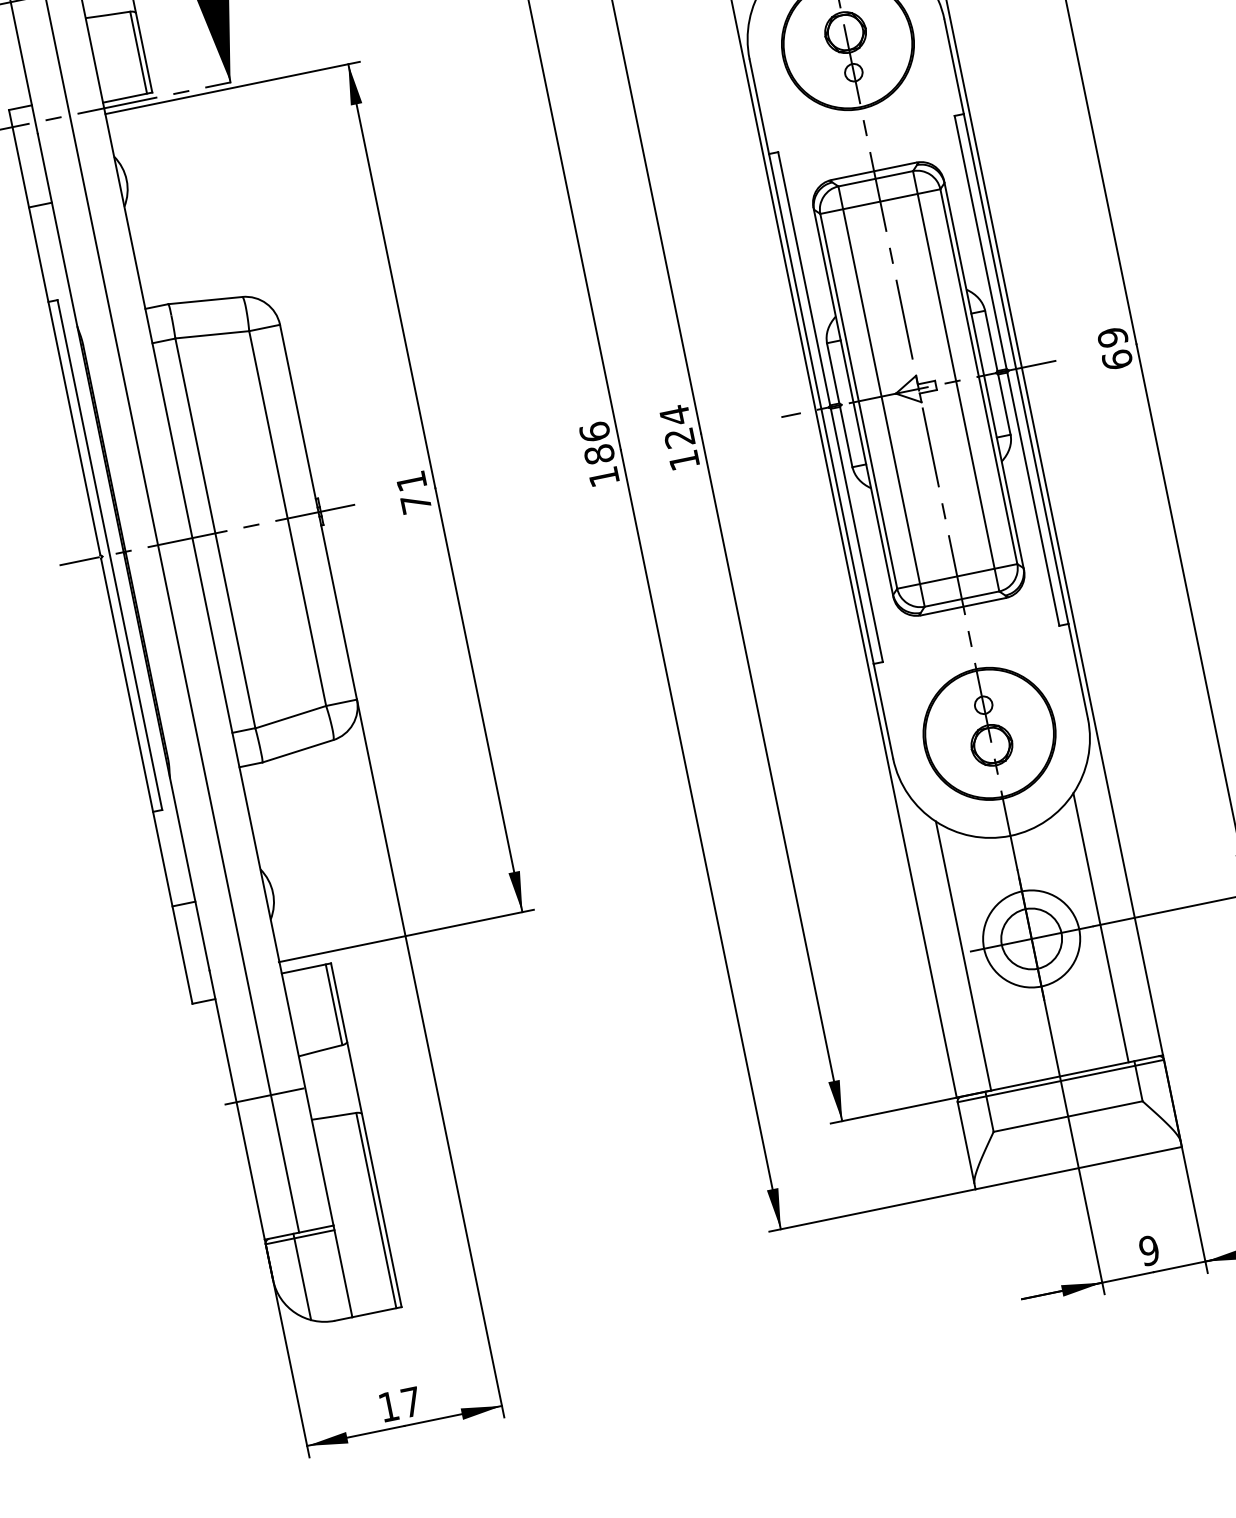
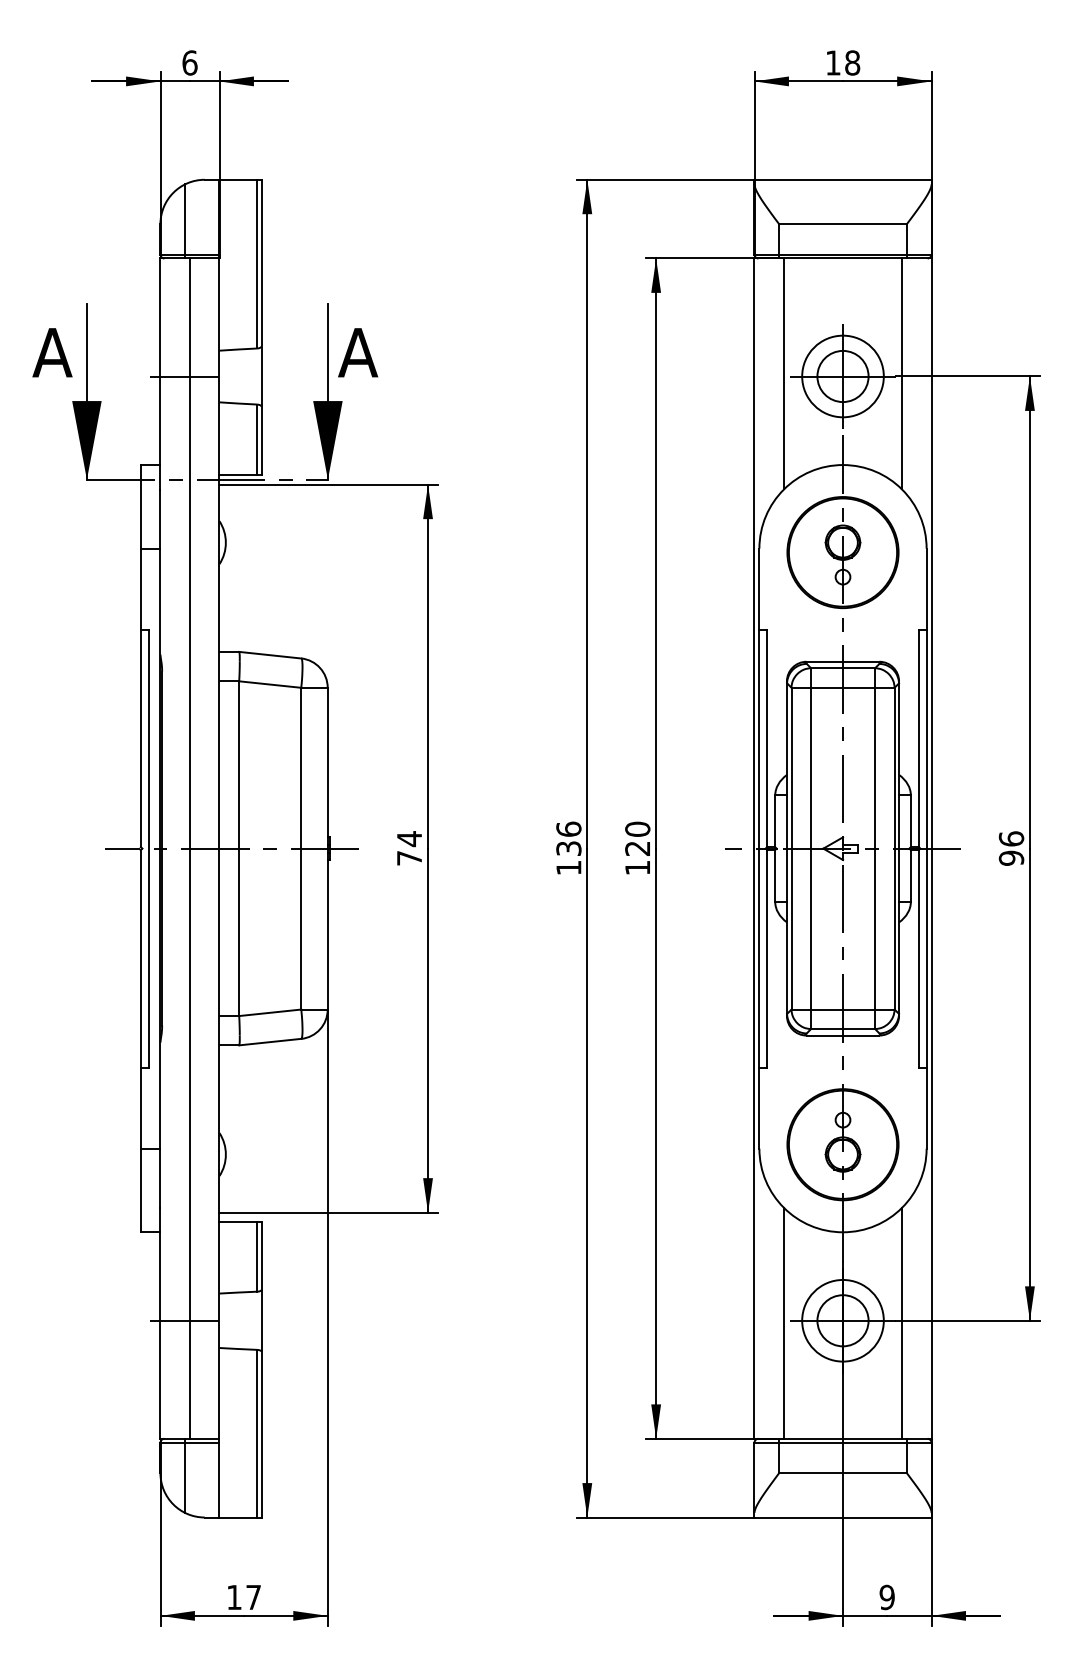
text: (1115, 348) -> (1011, 848), 69 -> 96
text: (674, 415) -> (637, 829), 124 -> 120
text: (598, 454) -> (568, 848), 186 -> 136
text: (411, 481) -> (409, 839), 71 -> 74

